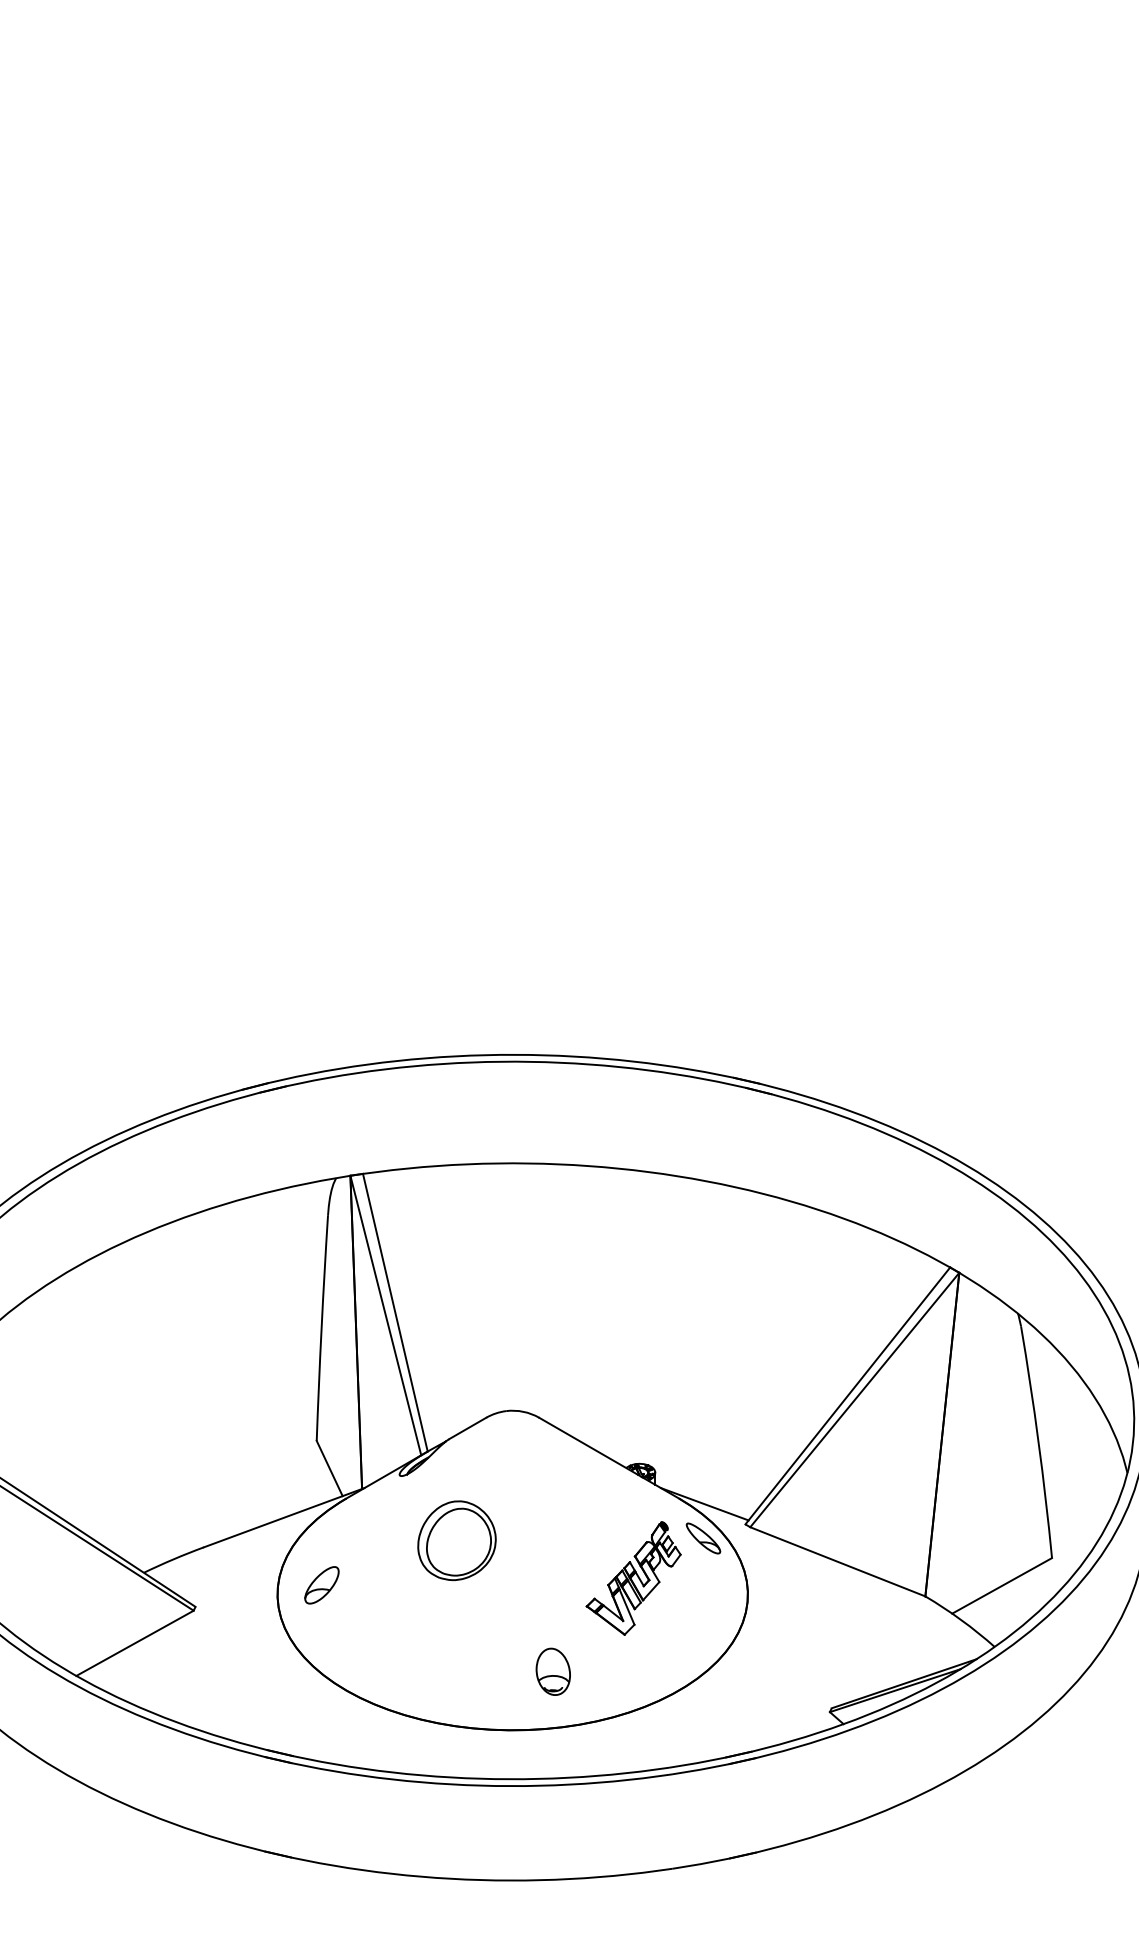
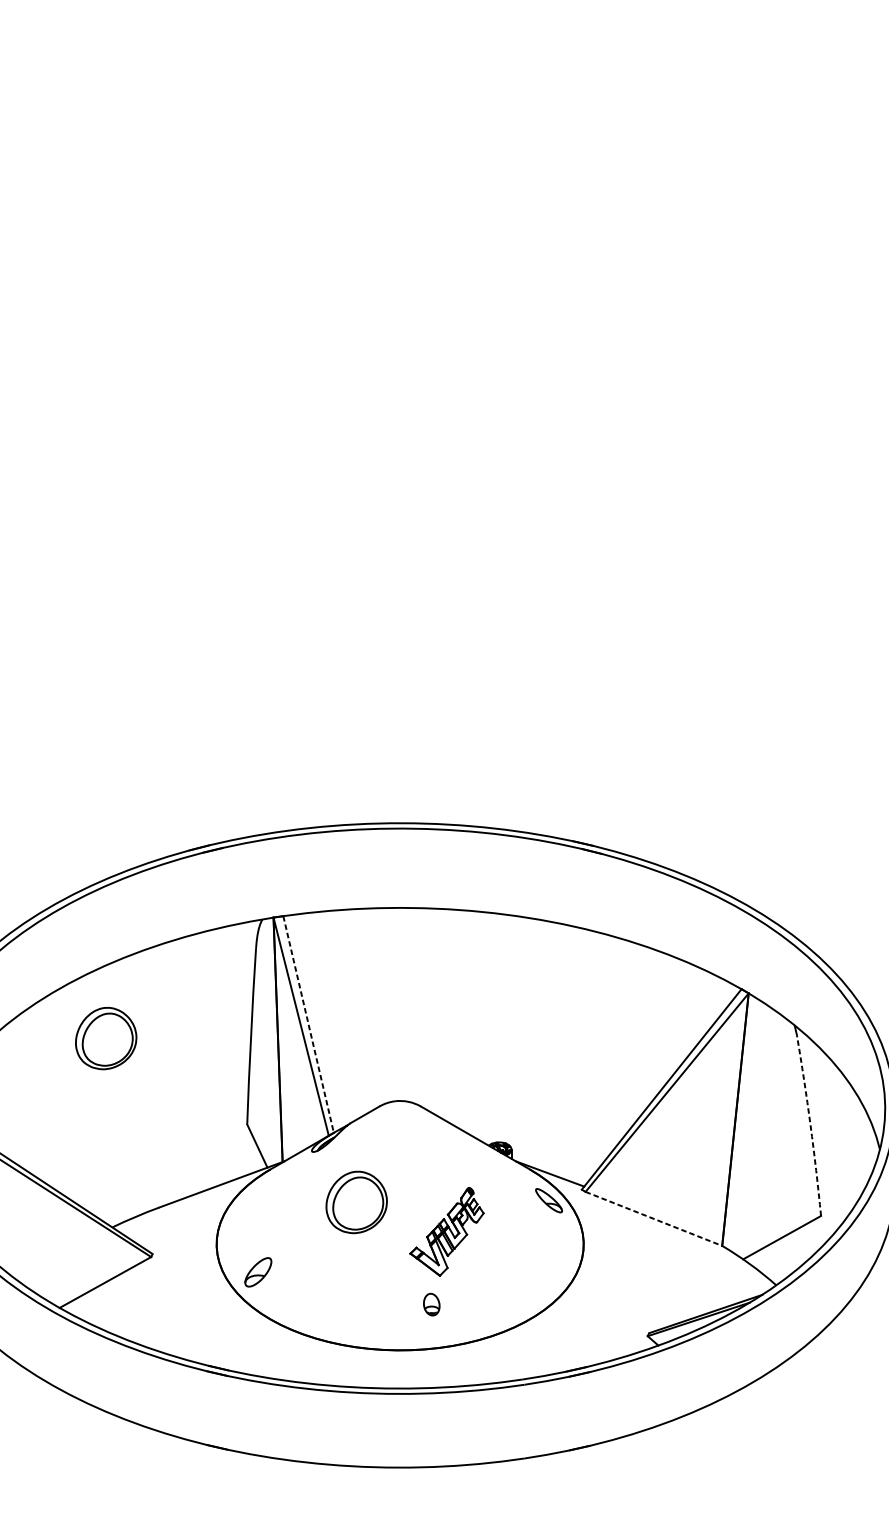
line: (395, 1313) -> (308, 1025), solid -> dashed
part: (135, 1330) -> (105, 1038), added
arc: (1038, 1441) -> (810, 1124), solid -> dashed
line: (838, 1562) -> (654, 1219), solid -> dashed
part: (633, 1578) -> (446, 1231), moved
part: (321, 1585) -> (257, 1272), moved
part: (552, 1671) -> (431, 1304), size x0.6

